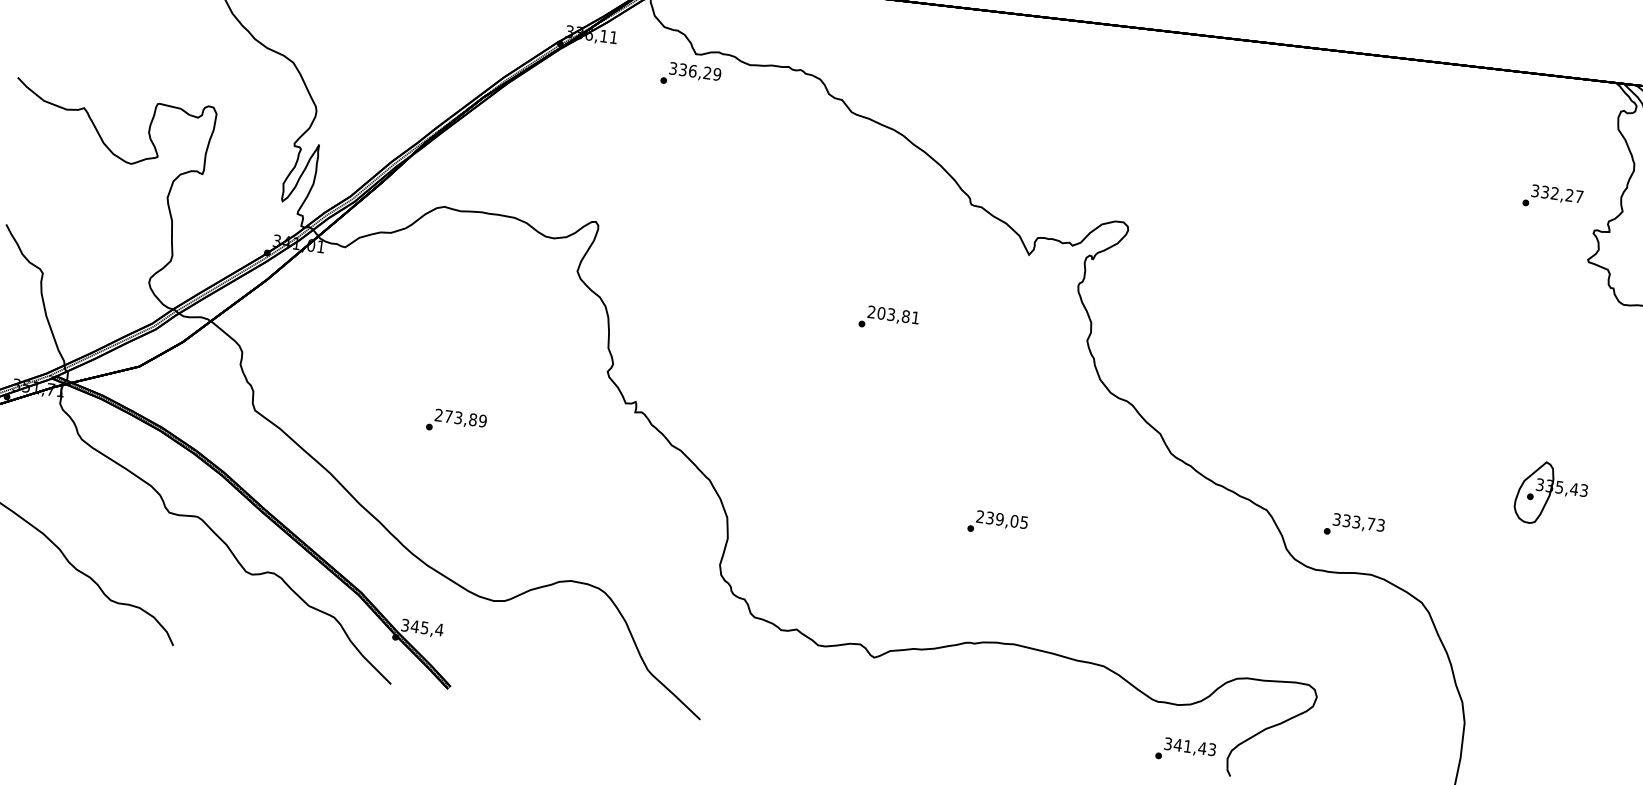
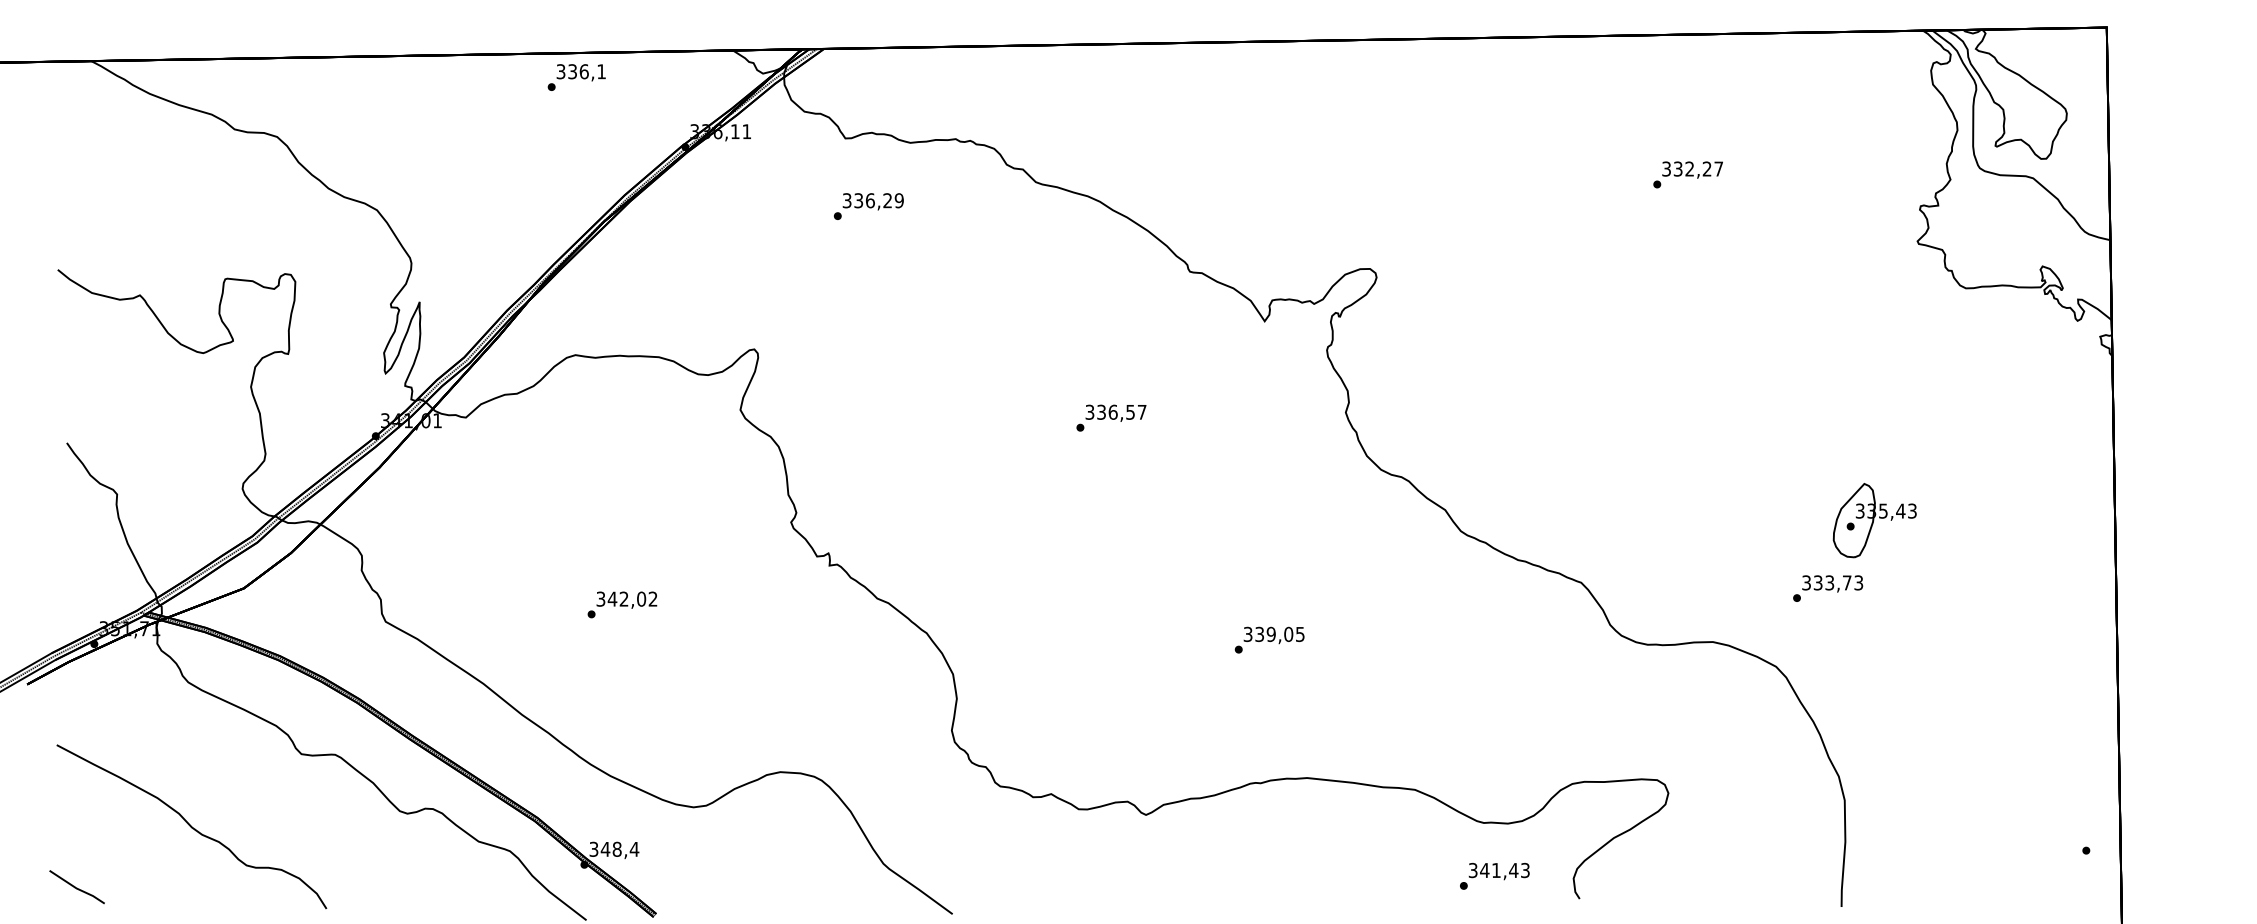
text: (690, 75) -> (868, 206), moved
text: (1552, 197) -> (1687, 174), moved
text: (893, 314) -> (1115, 411), 203,81 -> 336,57
text: (460, 417) -> (626, 598), 273,89 -> 342,02
part: (1551, 494) -> (1874, 520), moved
text: (979, 516) -> (1247, 634), 239,05 -> 339,05
text: (1354, 526) -> (1828, 588), moved
text: (424, 627) -> (616, 848), 345,4 -> 348,4
text: (1185, 751) -> (1494, 876), moved

